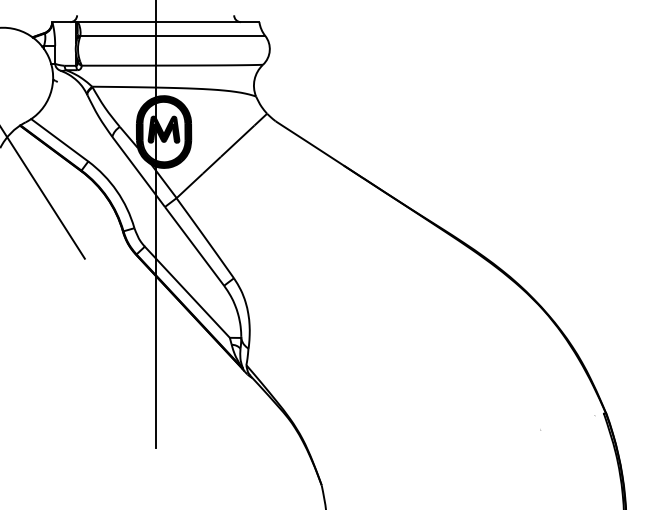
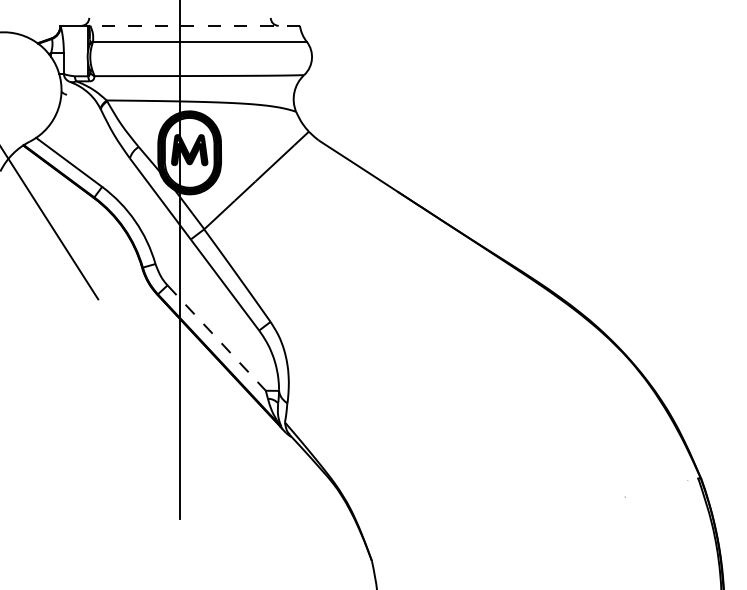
line: (169, 21) -> (195, 25), solid -> dashed
line: (188, 292) -> (217, 338), solid -> dashed

